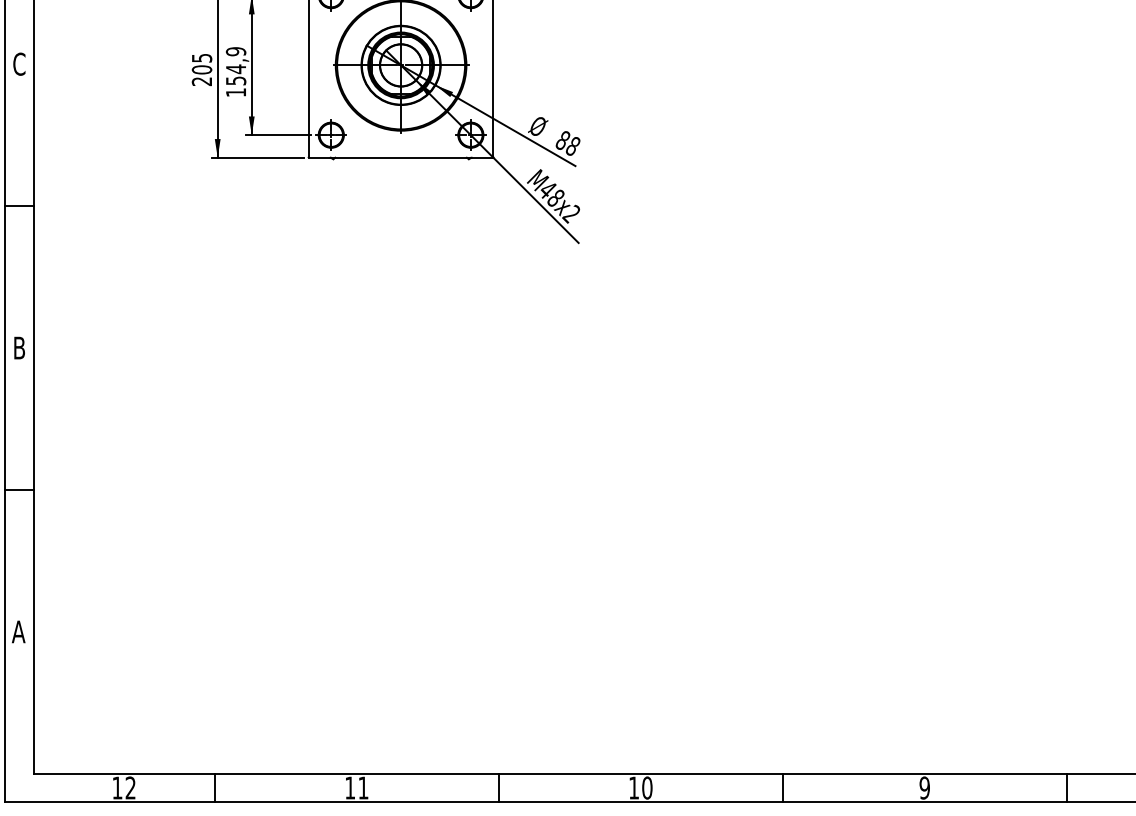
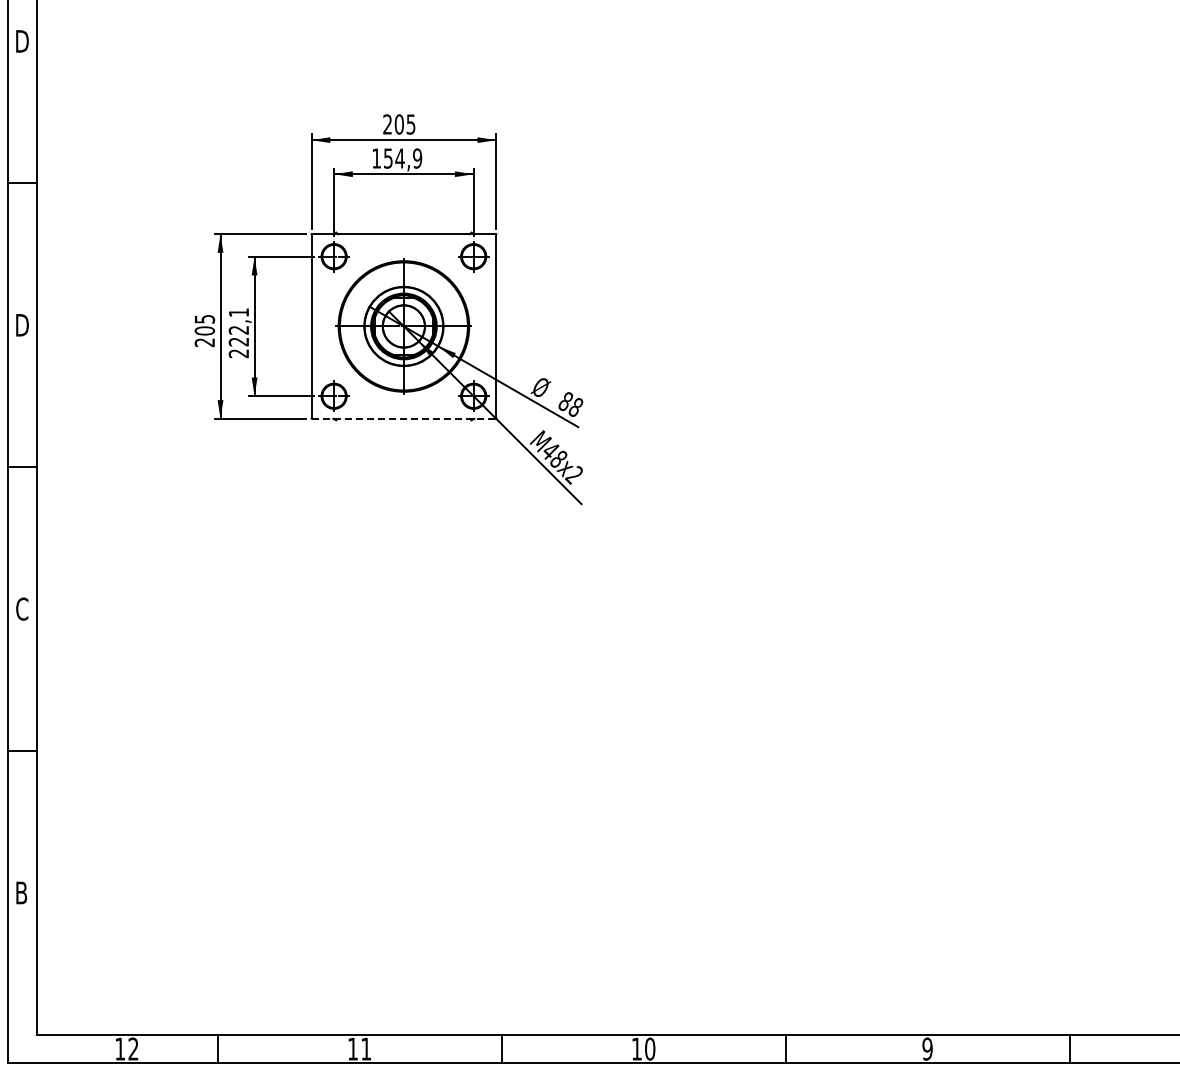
text: (19, 63) -> (22, 324), C -> D
text: (235, 72) -> (238, 333), 154,9 -> 222,1
line: (400, 157) -> (403, 418), solid -> dashed
text: (19, 347) -> (22, 608), B -> C
text: (18, 631) -> (21, 892), A -> B

